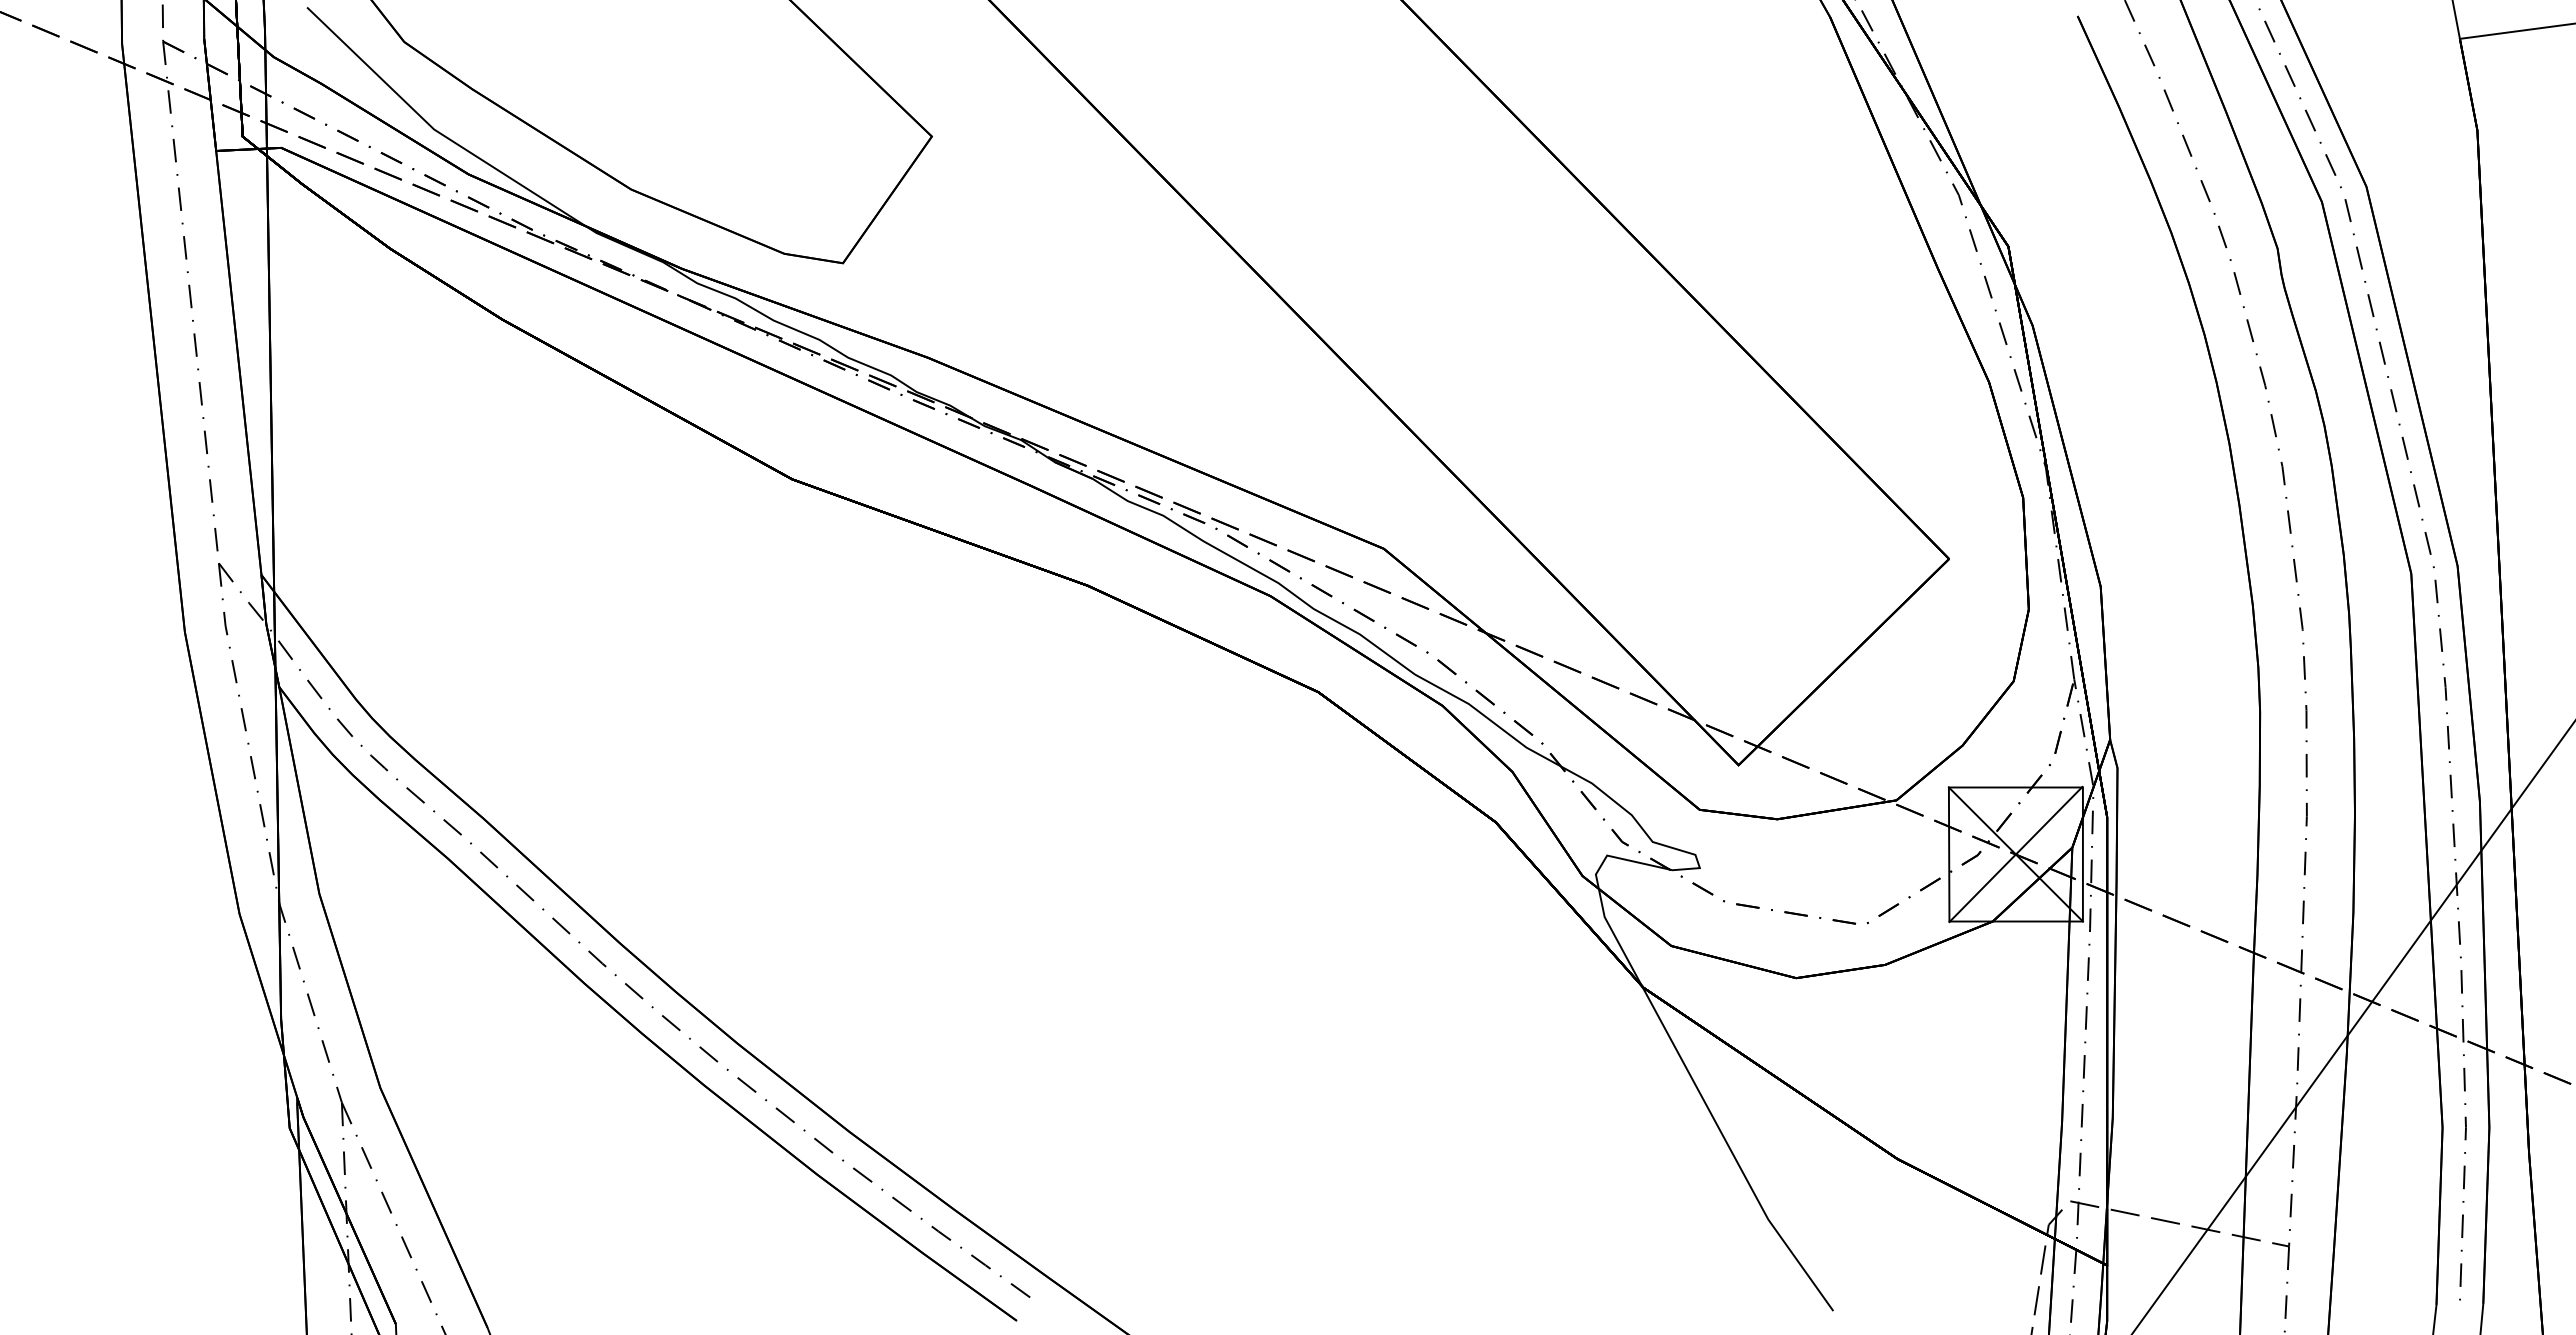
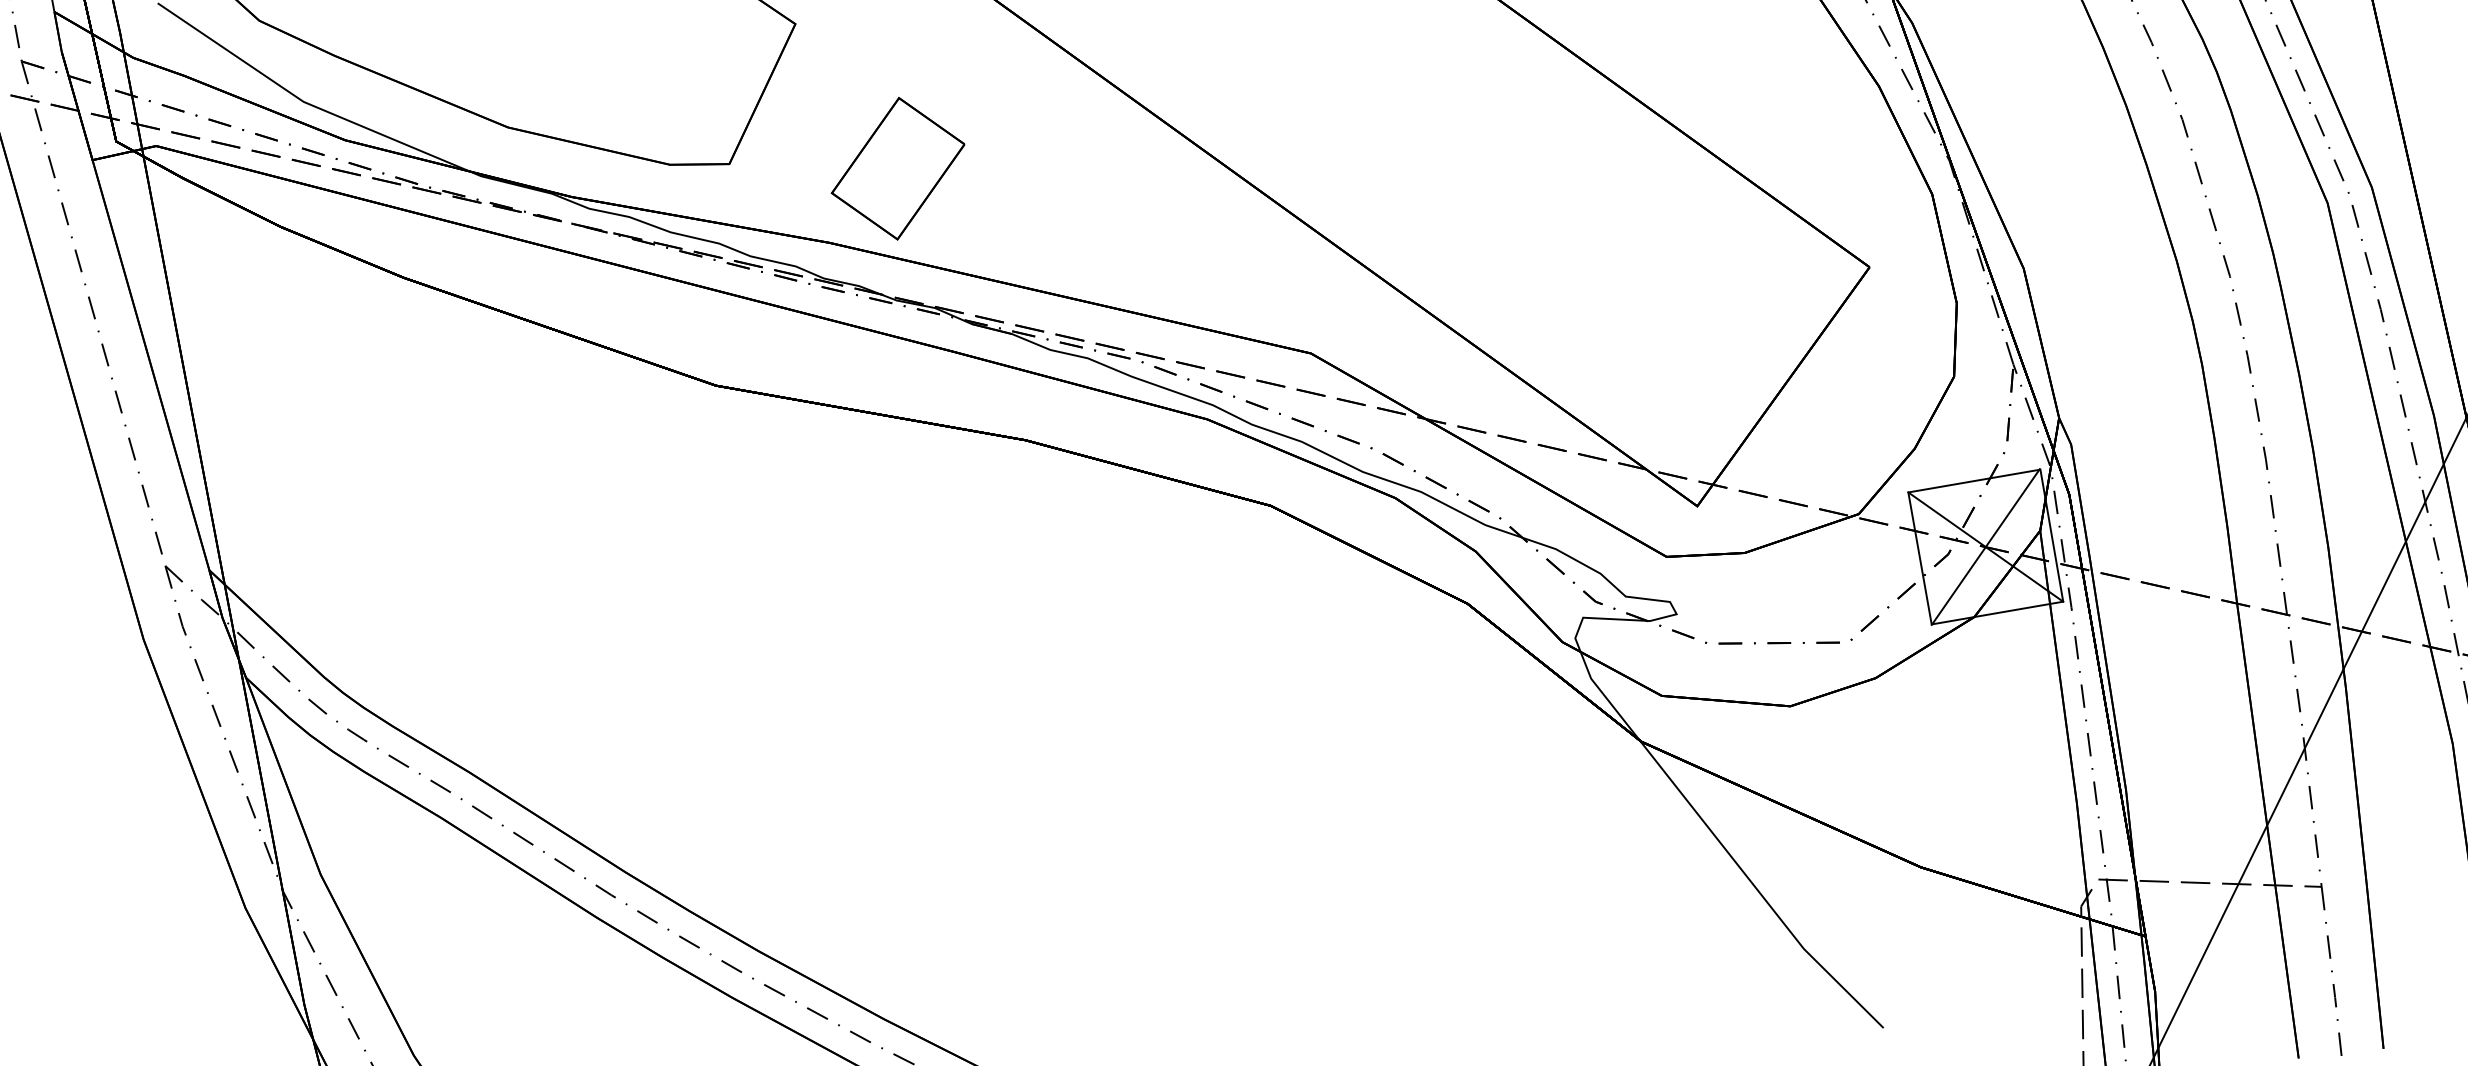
part: (1008, 296) -> (898, 168), added

